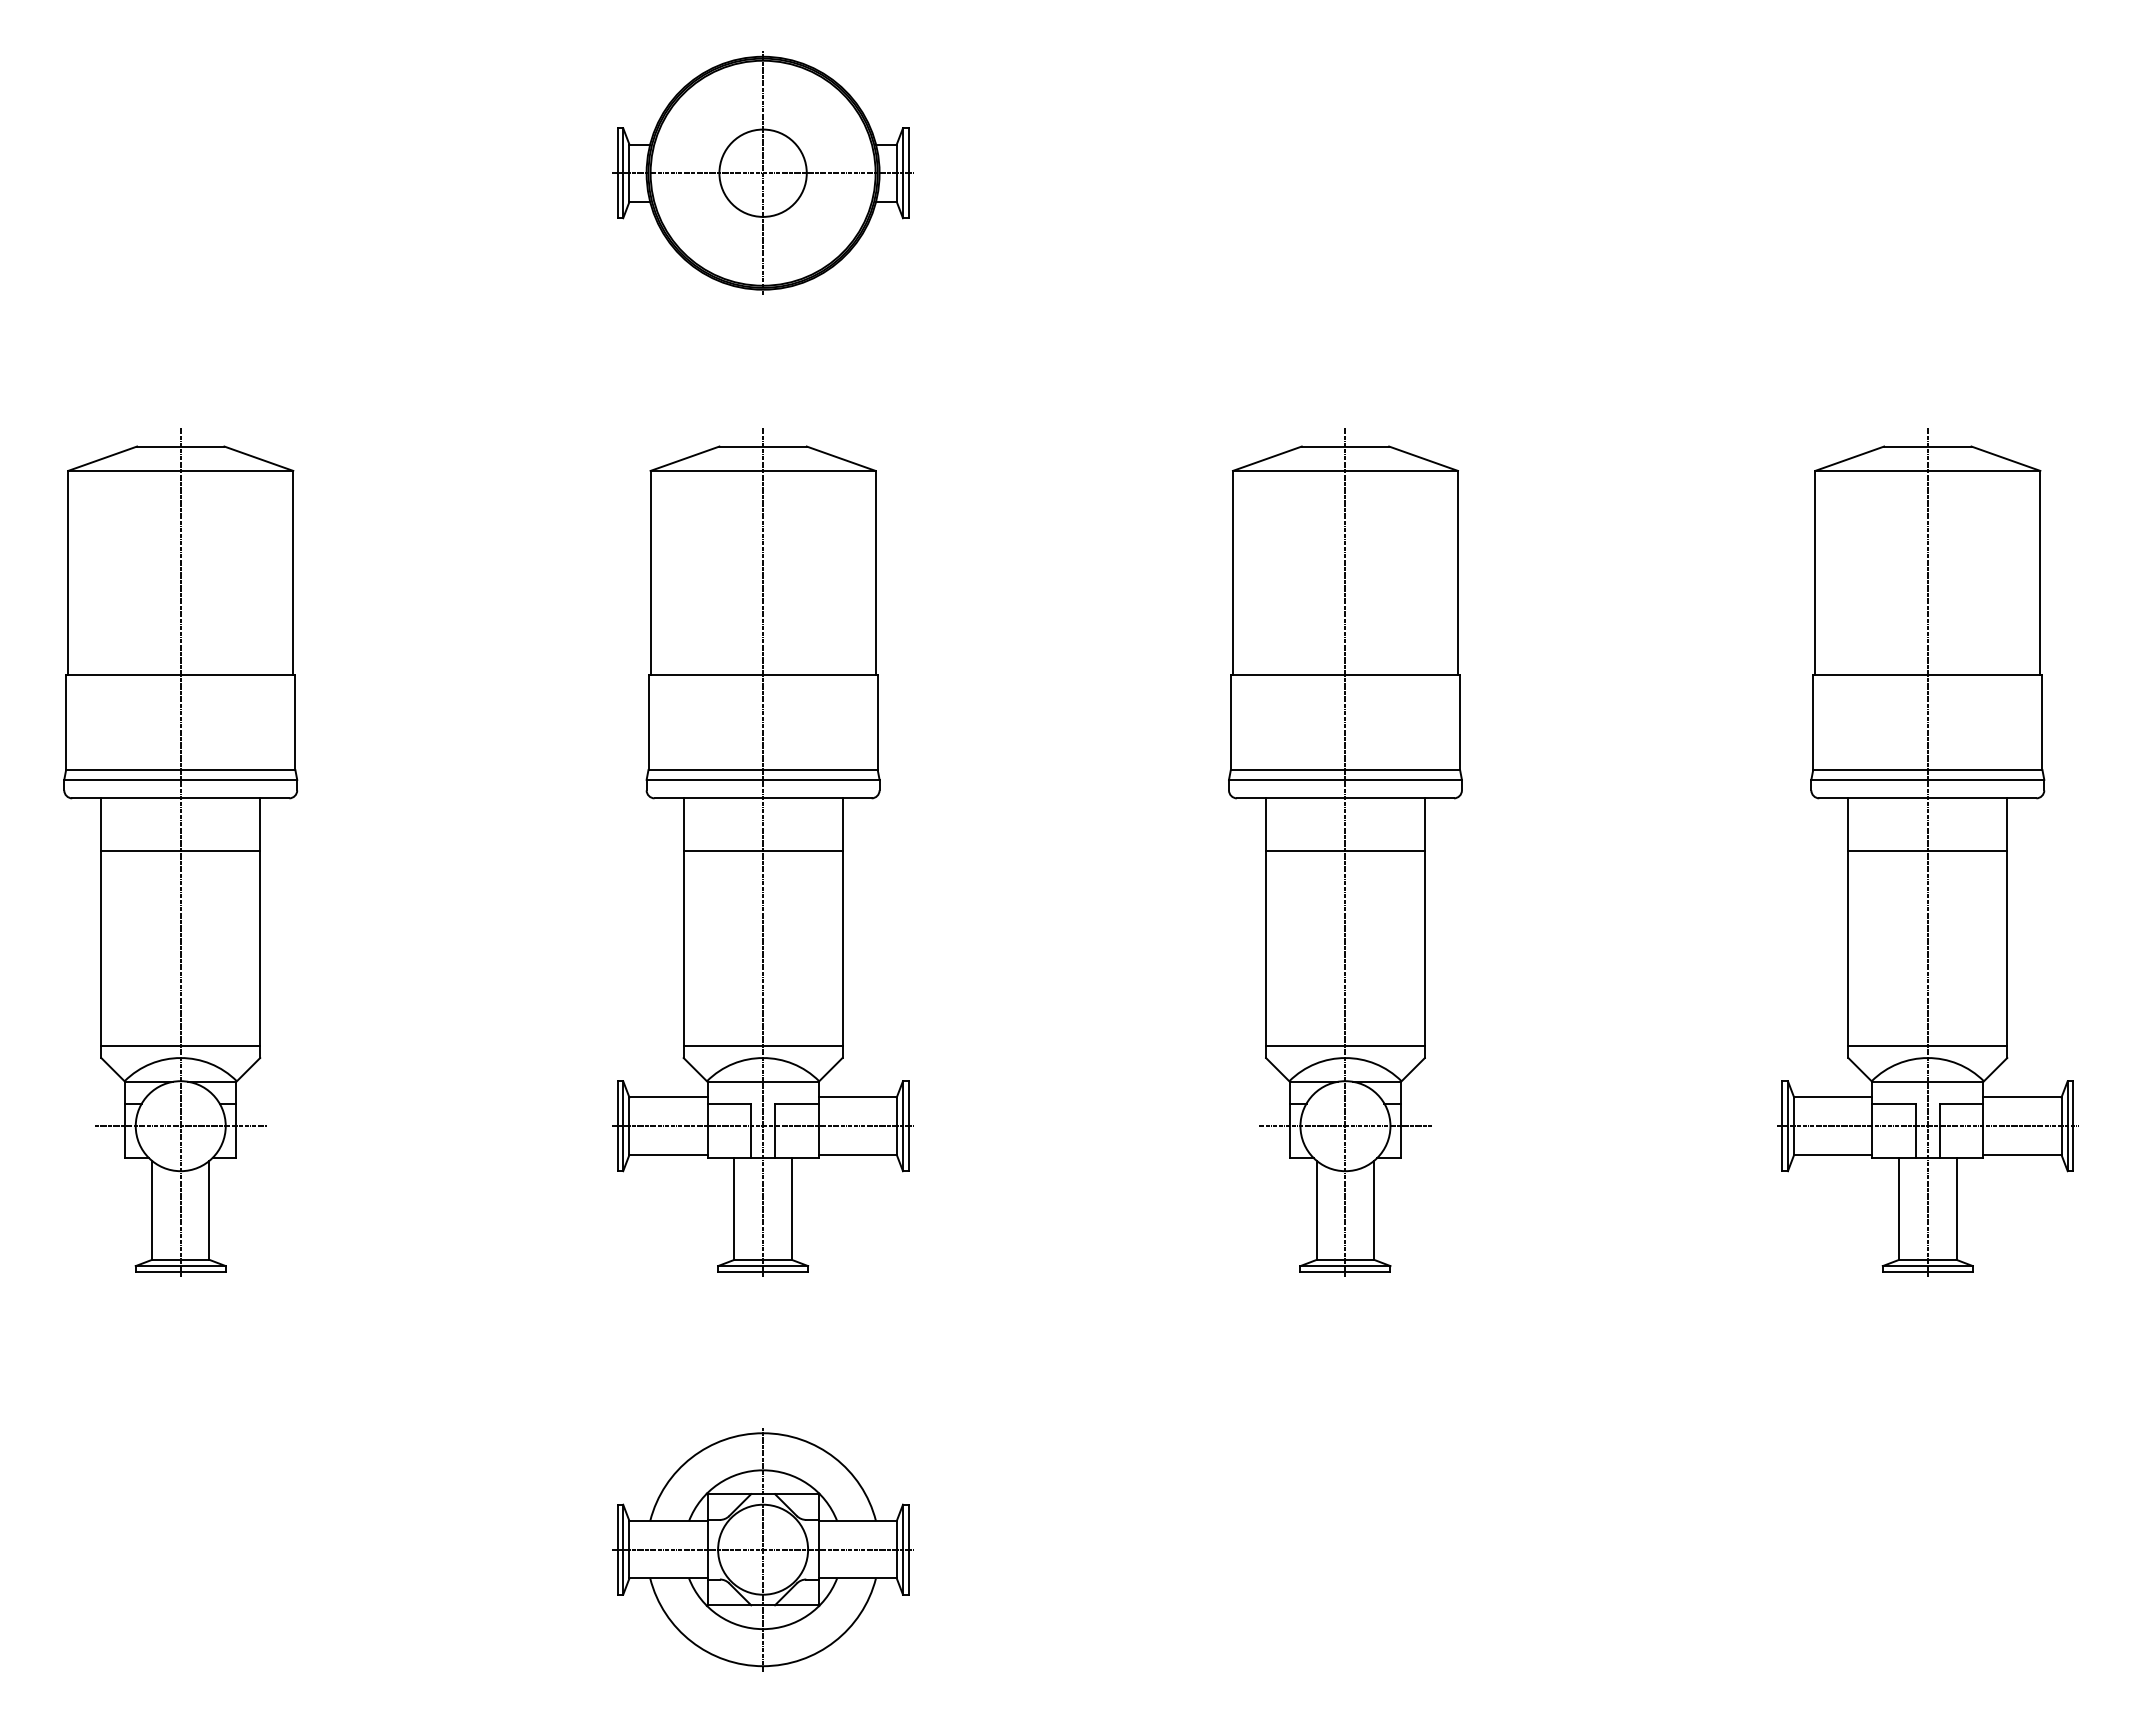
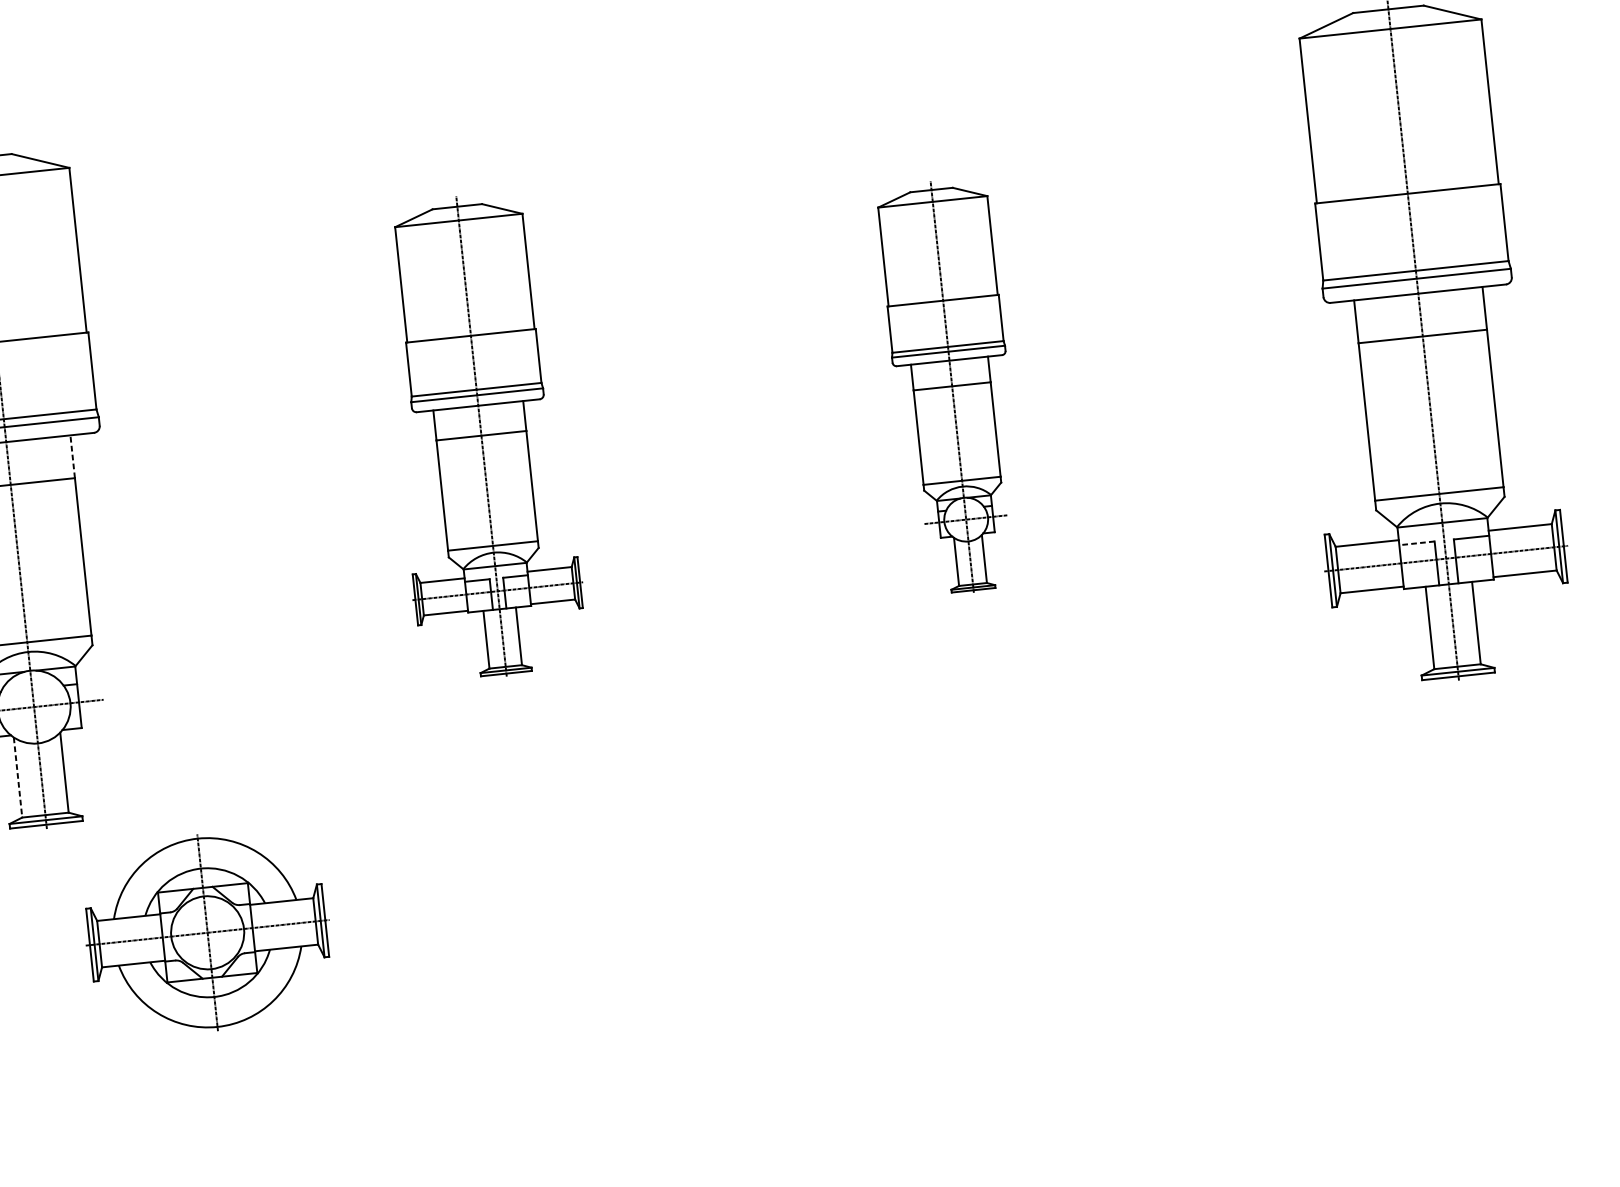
line: (260, 824) -> (72, 456), solid -> dashed
part: (762, 852) -> (481, 436), size x0.7
part: (1345, 852) -> (952, 386), size x0.6
line: (1894, 1103) -> (1417, 543), solid -> dashed
line: (152, 1210) -> (18, 777), solid -> dashed
part: (762, 1549) -> (207, 932), moved

